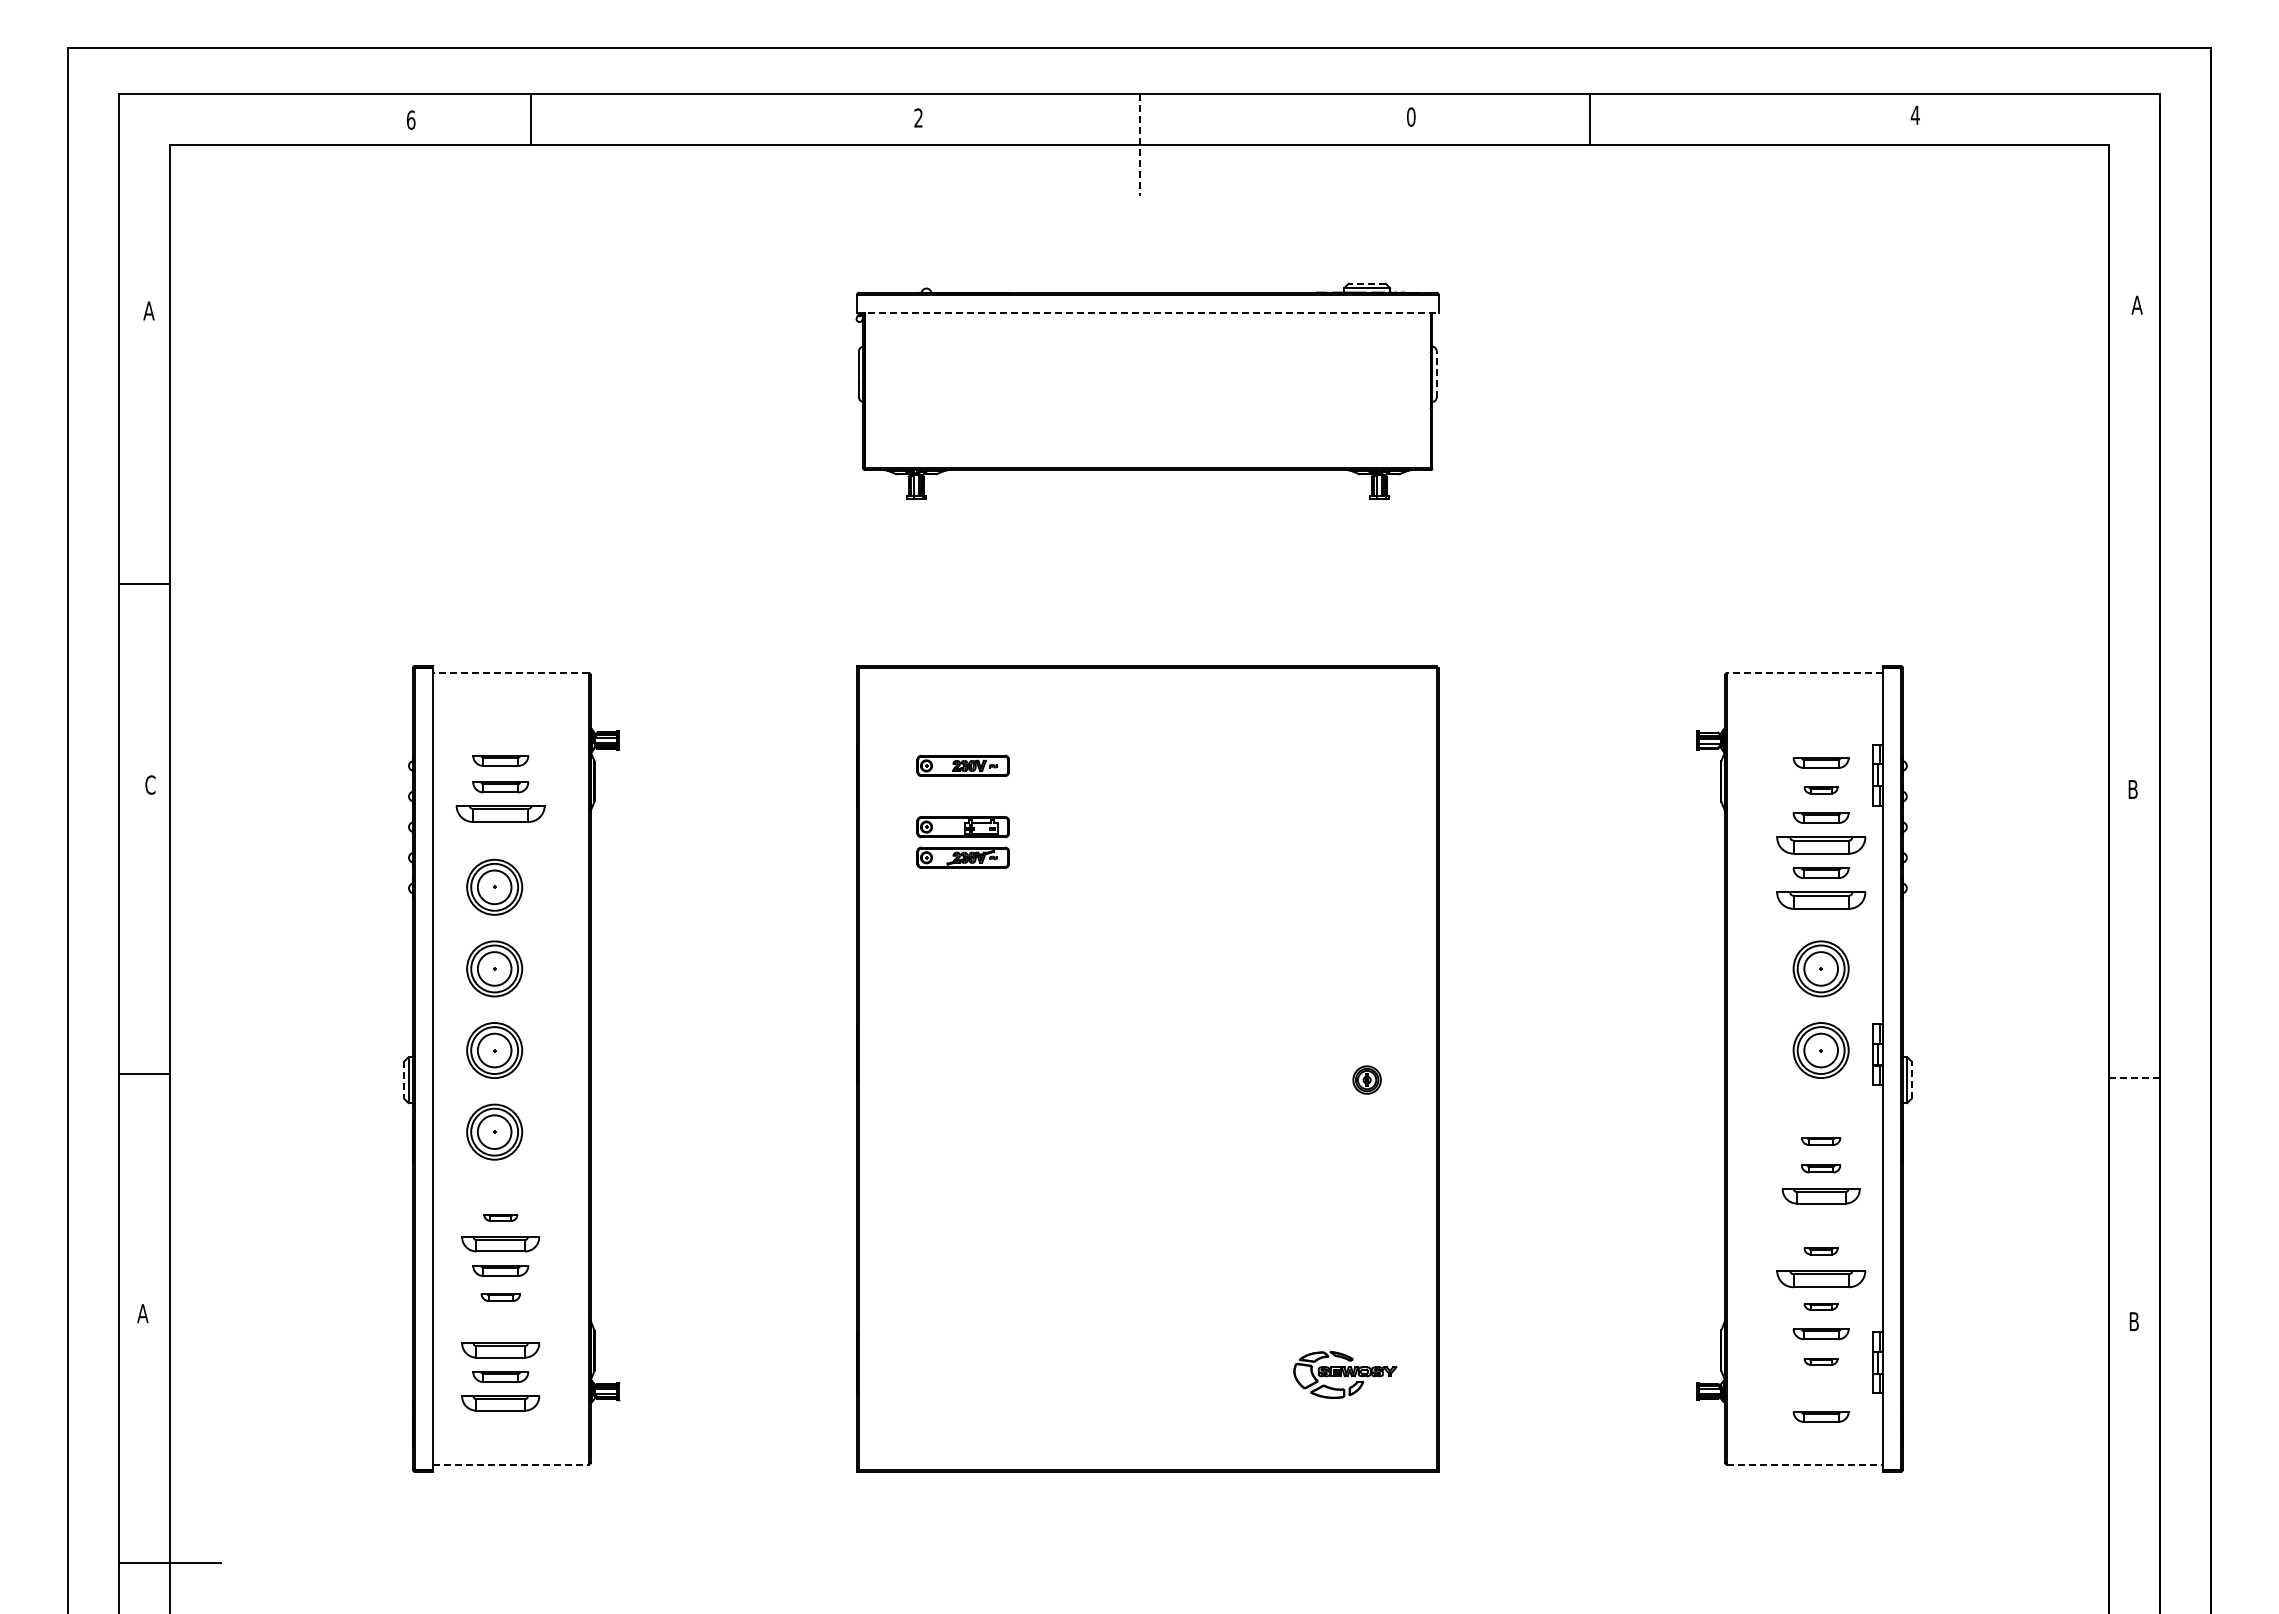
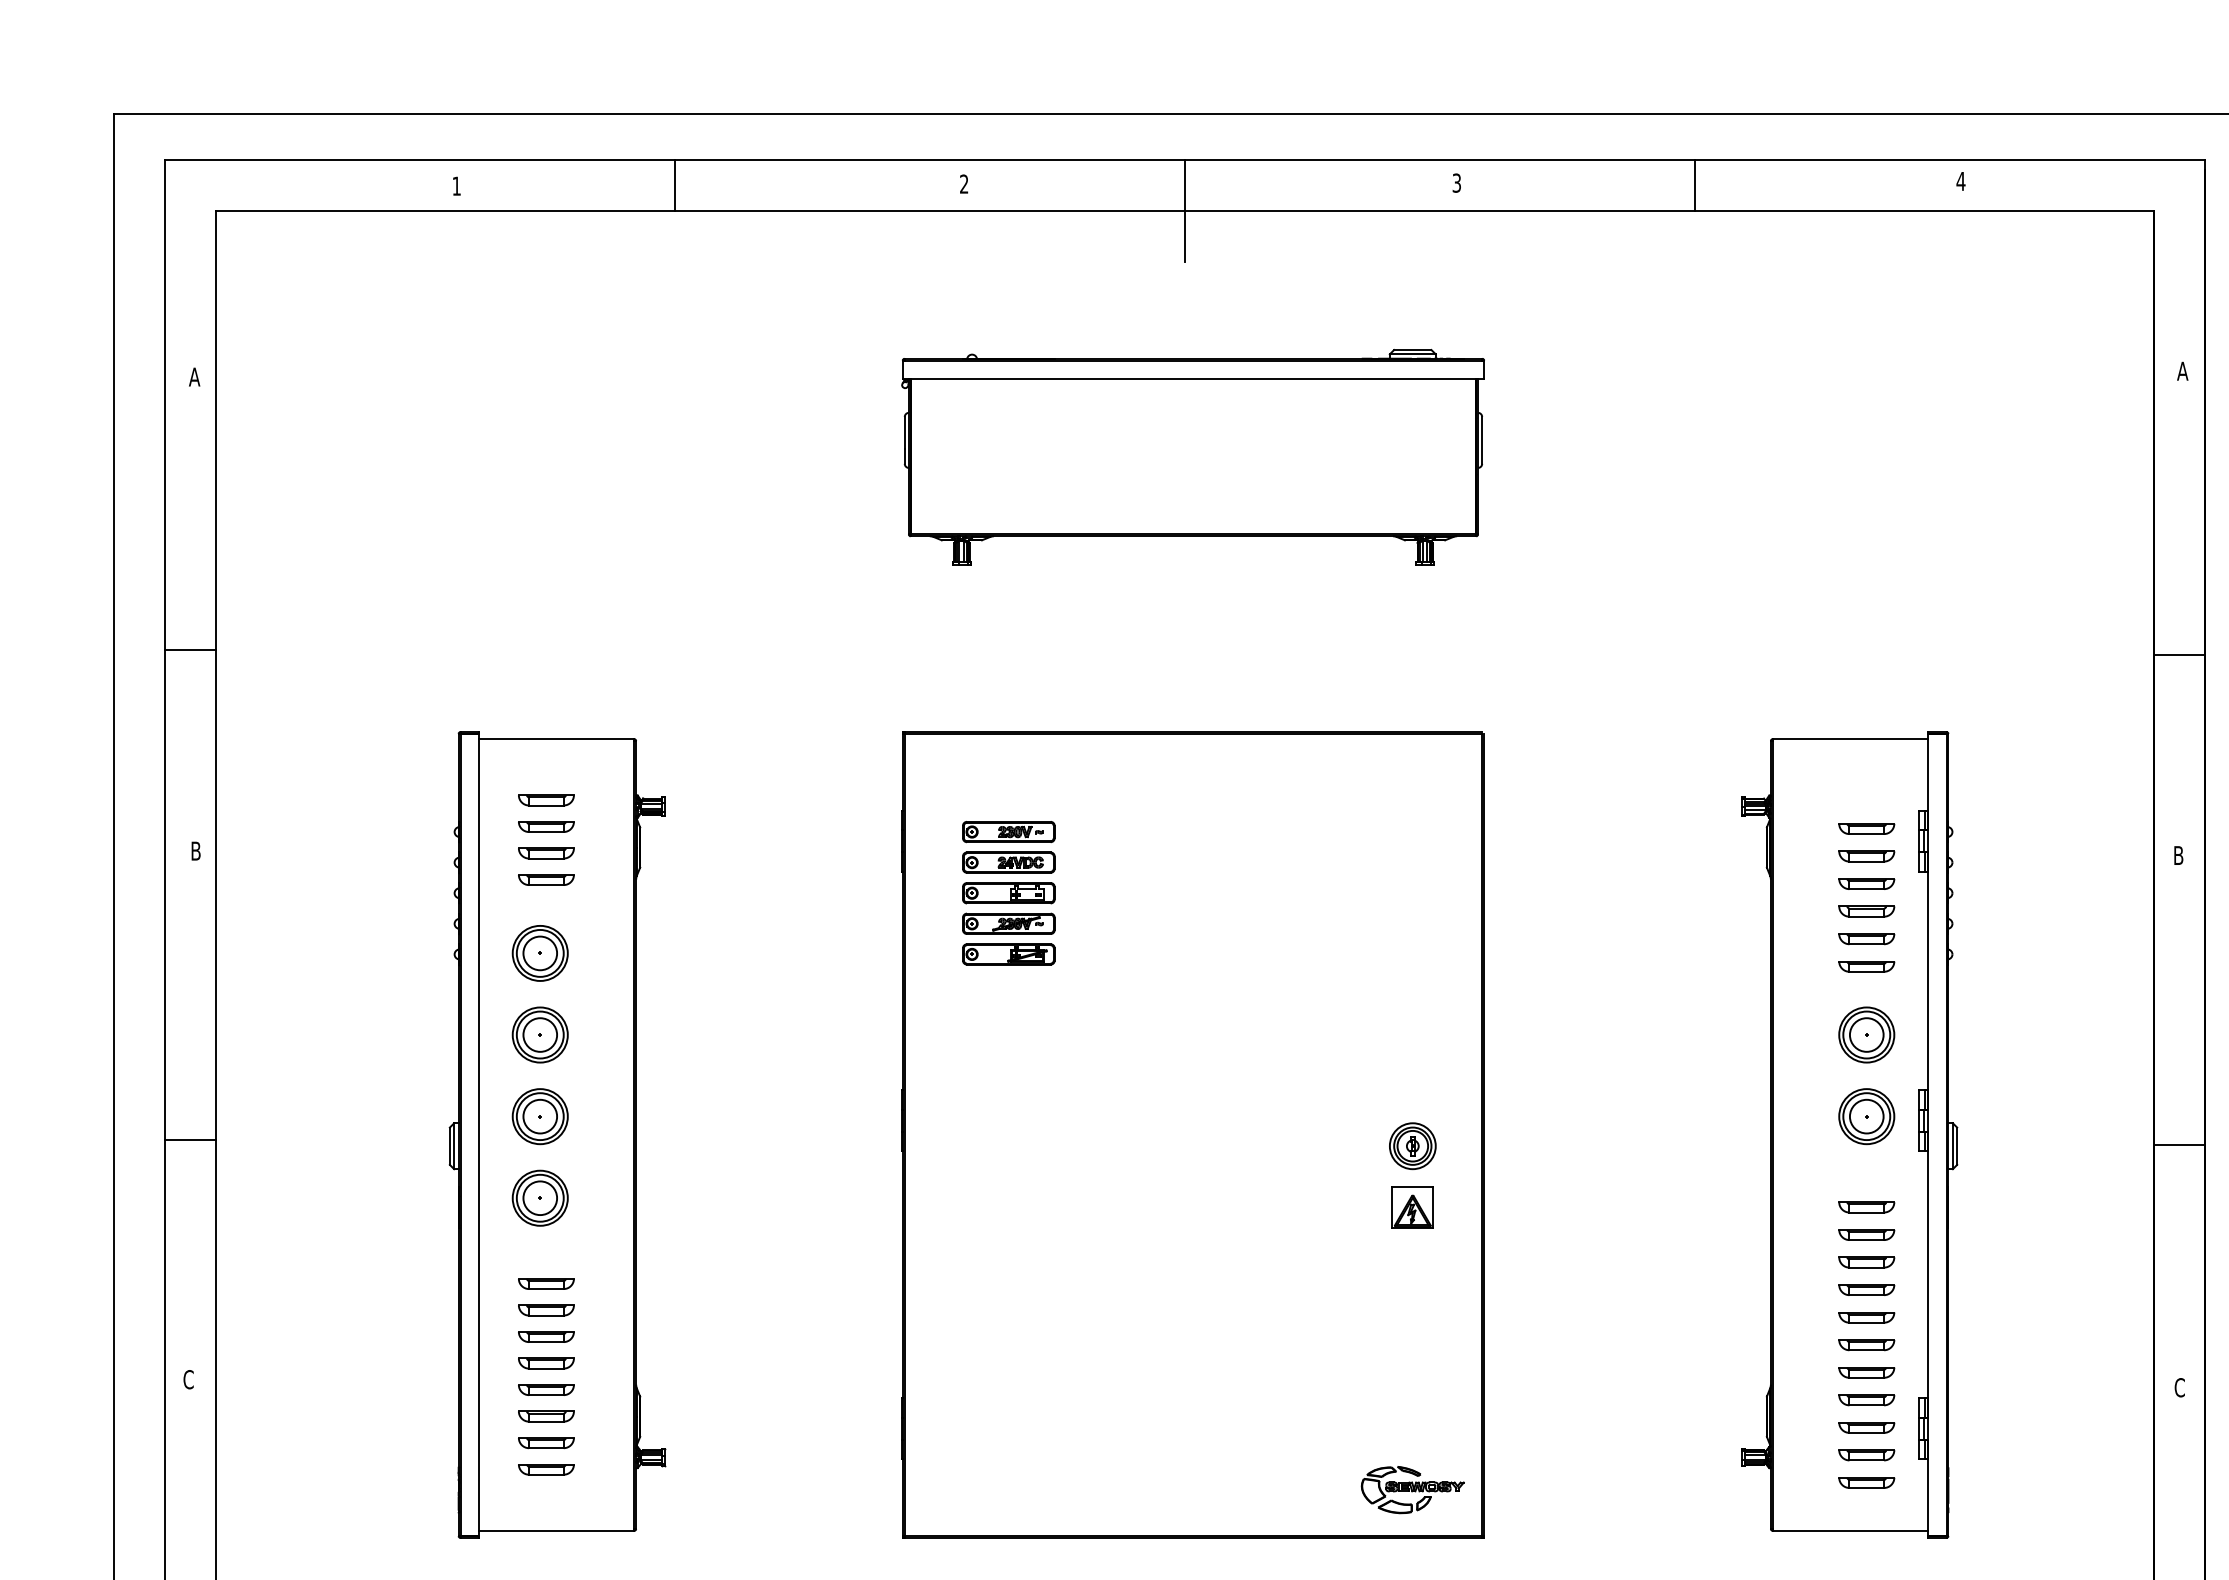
text: (1411, 116) -> (1457, 182), 0 -> 3
text: (410, 119) -> (456, 185), 6 -> 1
line: (531, 119) -> (675, 185), moved
line: (1589, 119) -> (1695, 185), moved
line: (1139, 145) -> (1185, 211), dashed -> solid
line: (1367, 283) -> (1413, 349), dashed -> solid
line: (1147, 312) -> (1193, 378), dashed -> solid
line: (1436, 373) -> (1482, 439), dashed -> solid
line: (2133, 588) -> (2179, 654), added
line: (510, 673) -> (556, 739), dashed -> solid
line: (1804, 673) -> (1850, 739), dashed -> solid
part: (500, 734) -> (546, 800), added
text: (150, 784) -> (196, 850), C -> B
part: (1820, 790) -> (1866, 856), size x1.67
part: (962, 796) -> (1008, 862), added
part: (500, 813) -> (546, 879), size x0.62
part: (1820, 845) -> (1866, 911), size x0.62
part: (962, 888) -> (1008, 954), added
part: (1820, 900) -> (1866, 966), size x0.62
line: (2134, 1078) -> (2180, 1144), dashed -> solid
part: (1366, 1079) -> (1412, 1145), size x1.67
line: (404, 1080) -> (450, 1146), dashed -> solid
line: (1911, 1080) -> (1957, 1146), dashed -> solid
part: (1367, 1141) -> (1413, 1207), added
part: (1820, 1141) -> (1866, 1207), size x1.43
part: (1820, 1168) -> (1866, 1234), size x1.43
part: (1820, 1196) -> (1866, 1262), size x0.71
part: (500, 1217) -> (546, 1283), size x1.67
part: (1820, 1223) -> (1866, 1289), added
part: (500, 1244) -> (546, 1310), size x0.71
part: (1820, 1251) -> (1866, 1317), size x1.67
part: (1820, 1278) -> (1866, 1344), size x0.62
part: (500, 1297) -> (546, 1363), size x1.43
part: (1820, 1306) -> (1866, 1372), size x1.67
text: (142, 1313) -> (188, 1379), A -> C
text: (2134, 1321) -> (2180, 1387), B -> C
part: (500, 1323) -> (546, 1389), added
part: (500, 1350) -> (546, 1416), size x0.71
part: (1820, 1361) -> (1866, 1427), size x1.67
part: (1345, 1374) -> (1413, 1489), moved
part: (1820, 1389) -> (1866, 1455), added
part: (500, 1403) -> (546, 1469), size x0.71
line: (510, 1464) -> (556, 1530), dashed -> solid
line: (1804, 1464) -> (1850, 1530), dashed -> solid

